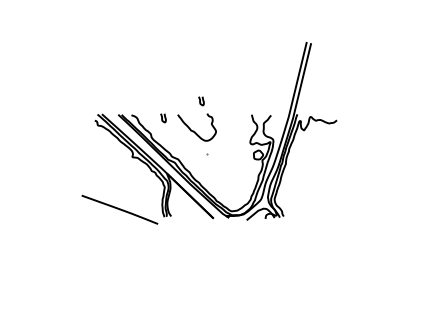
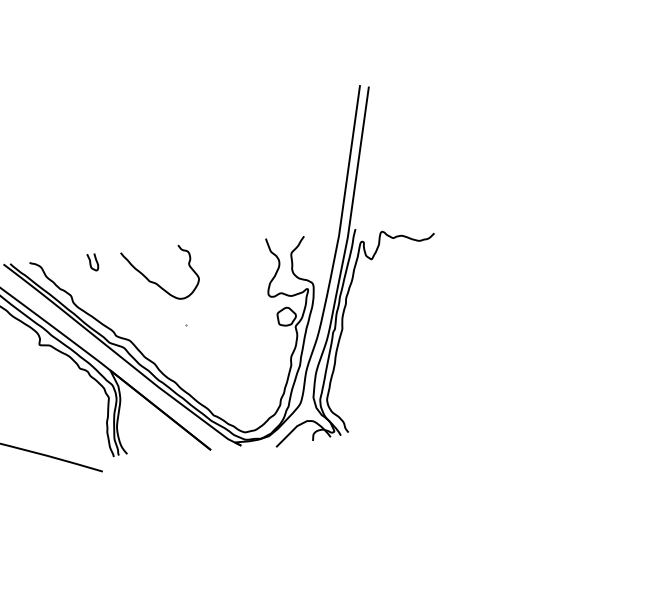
curve: (200, 101) -> (162, 222), removed

